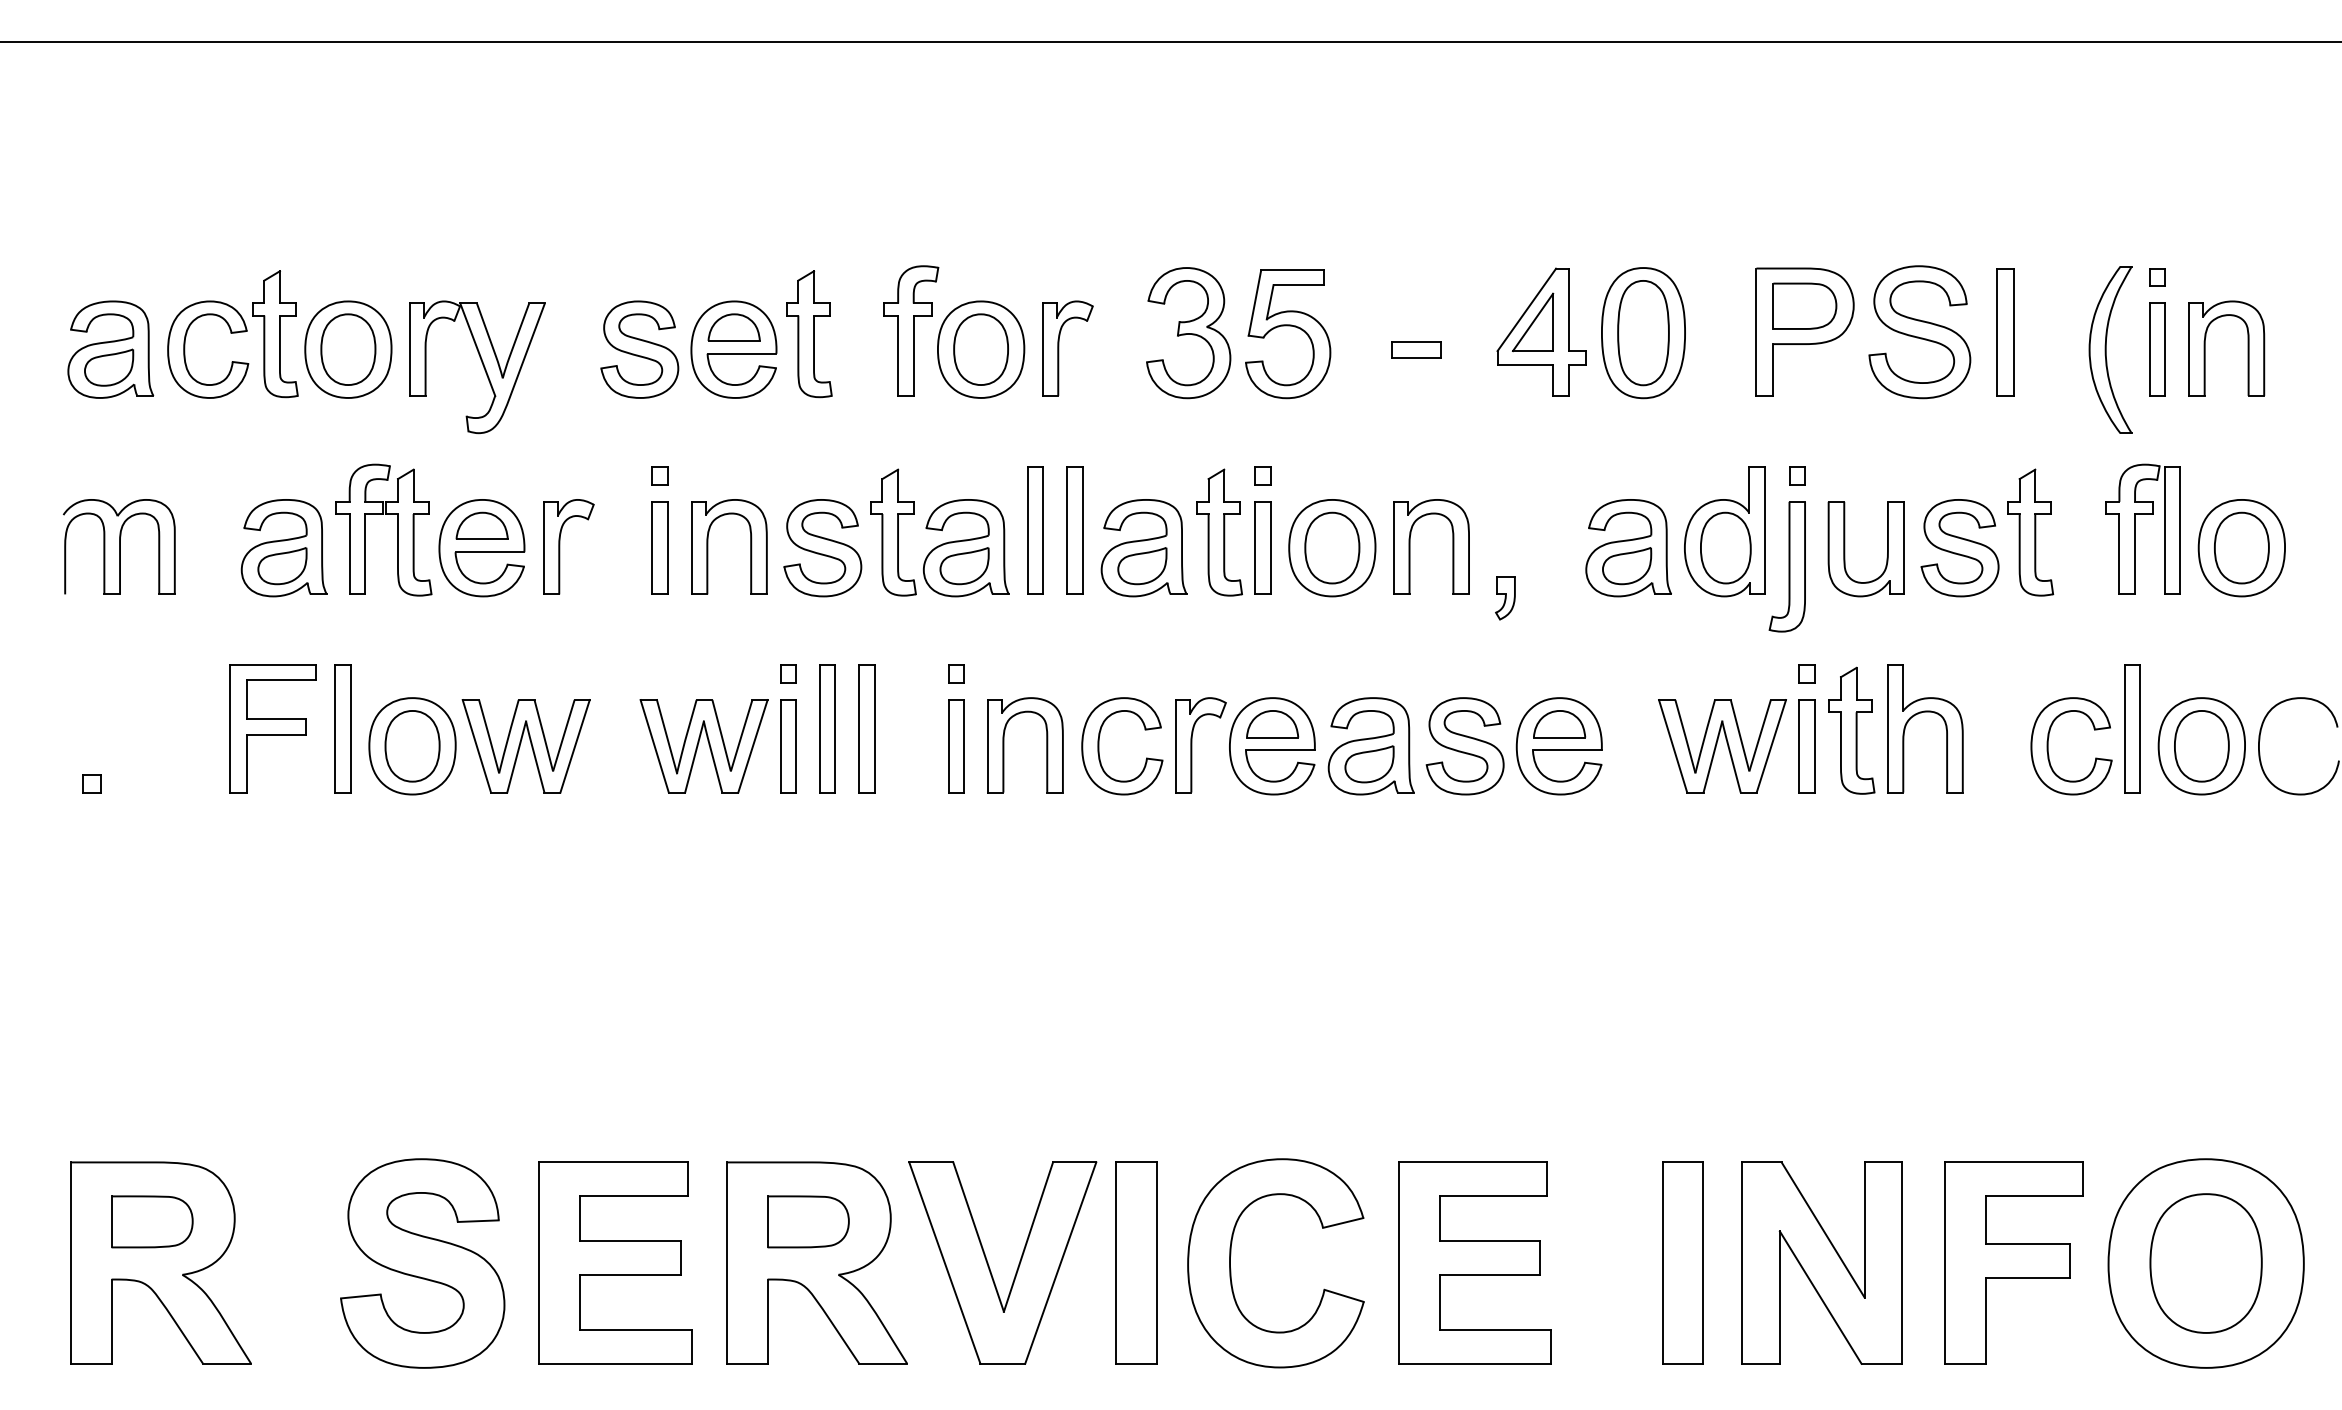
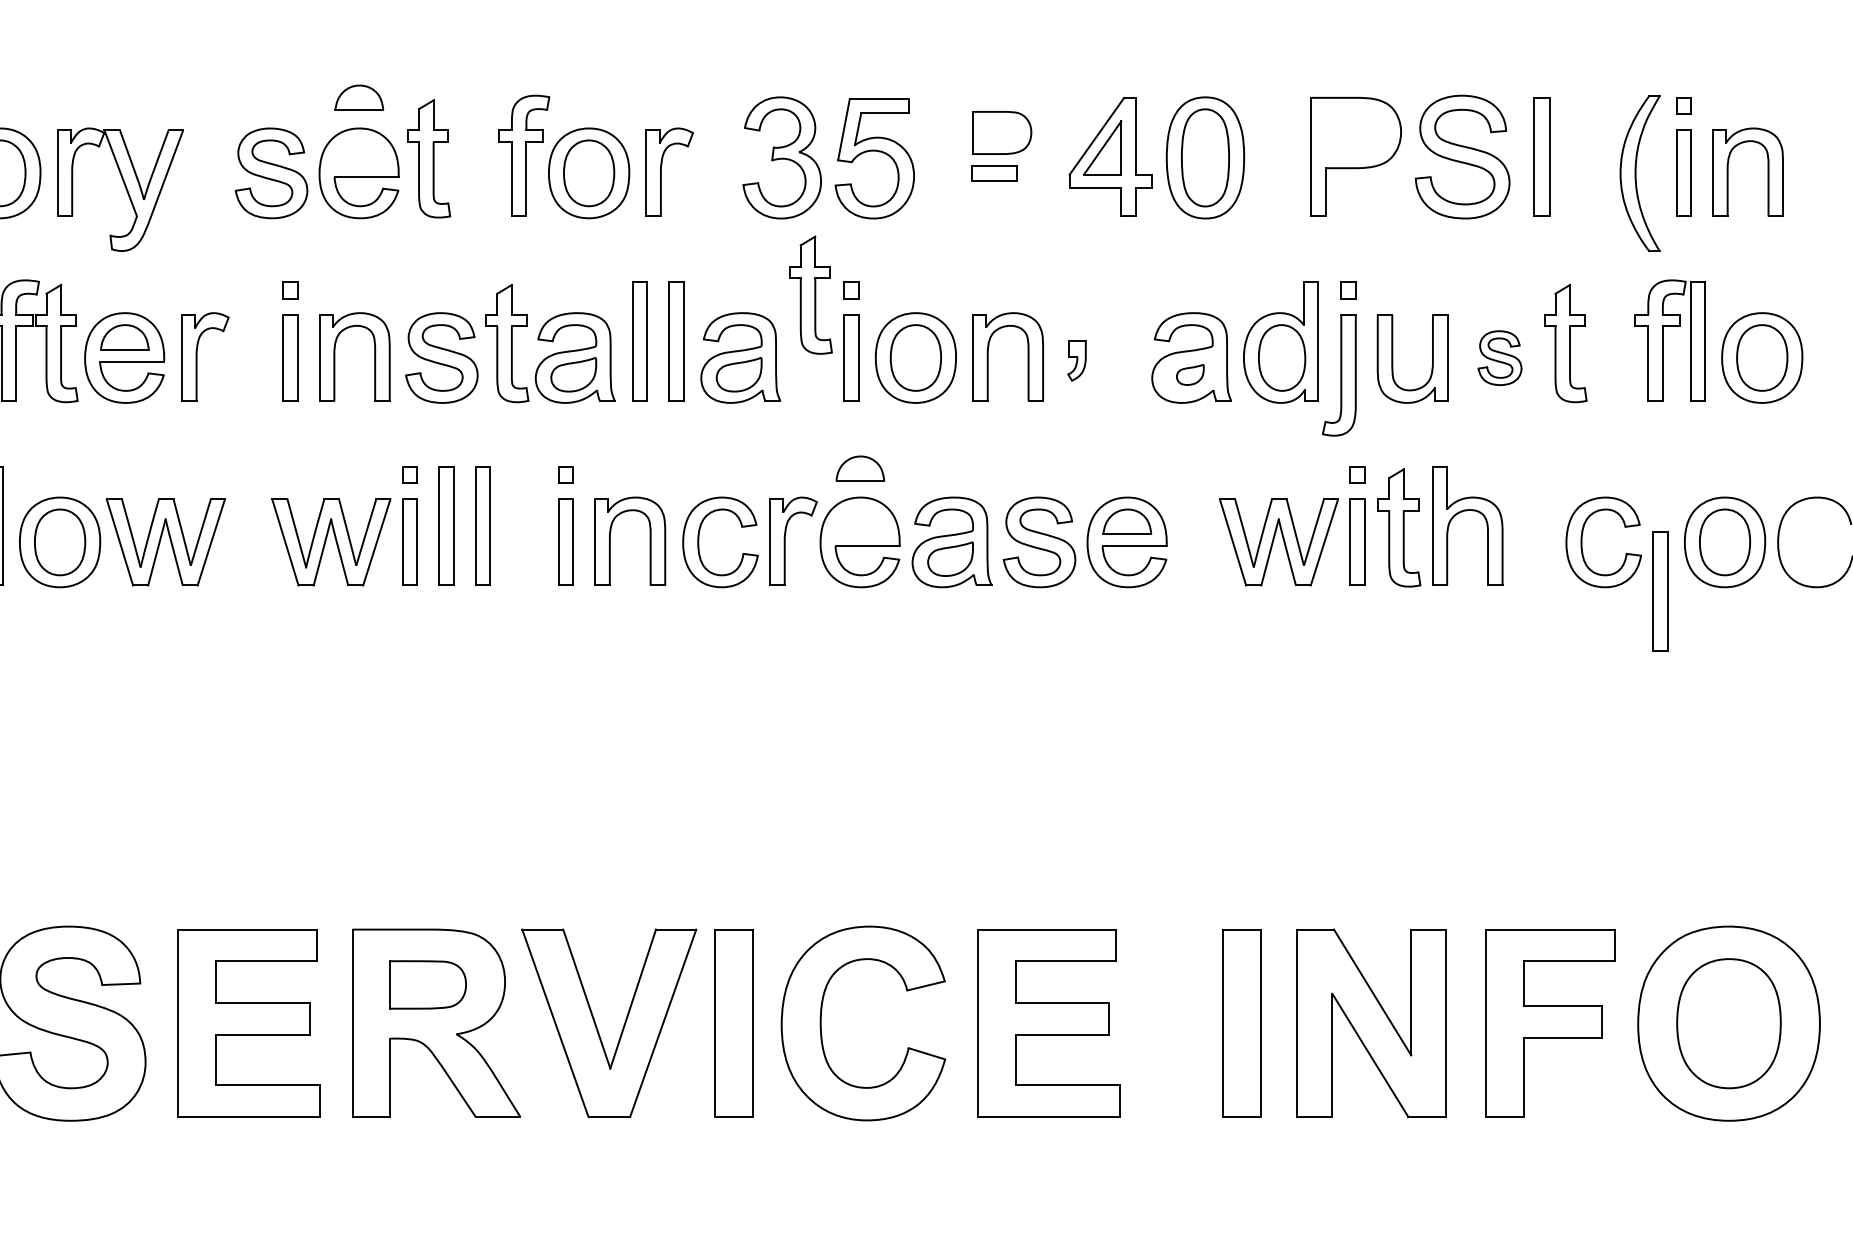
part: (1804, 305) -> (1001, 132), moved
part: (733, 327) -> (358, 97), moved
part: (1219, 532) -> (810, 295), moved
part: (1959, 548) -> (1499, 358), size x0.6
part: (1627, 566) -> (1190, 375), size x0.6
part: (1505, 598) -> (1077, 361), moved
part: (1272, 724) -> (860, 469), moved
part: (2132, 728) -> (1660, 590), moved

